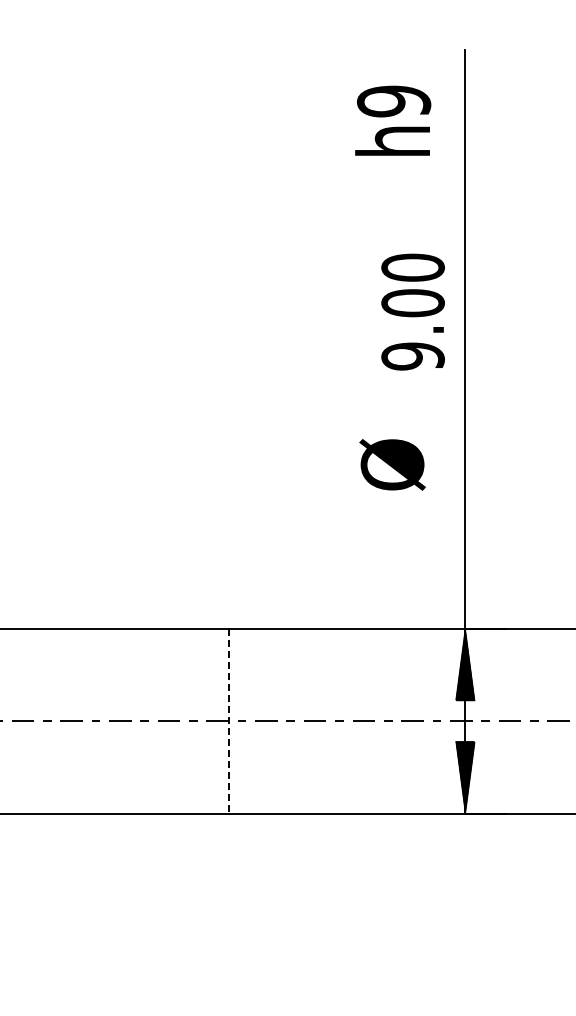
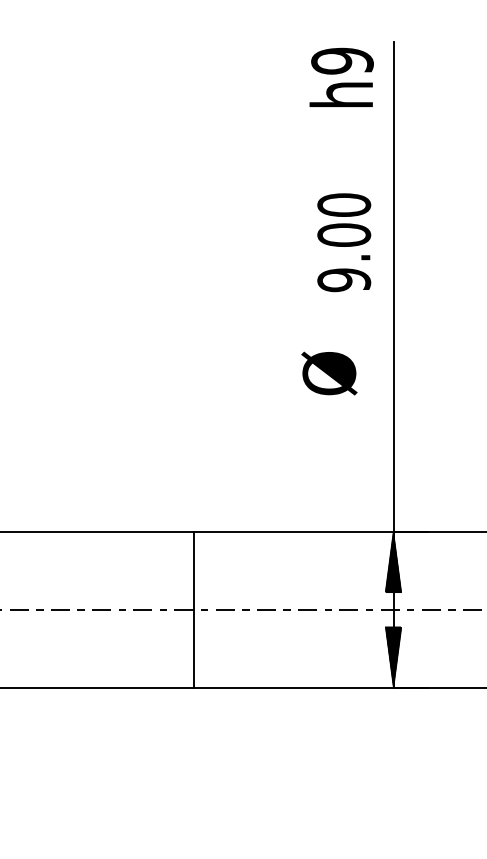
text: (393, 120) -> (342, 77), moved
text: (412, 311) -> (343, 242), moved
text: (392, 464) -> (329, 373), moved
line: (229, 721) -> (194, 610), dashed -> solid

